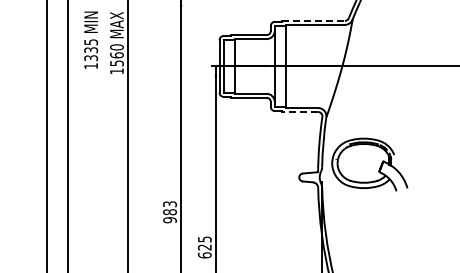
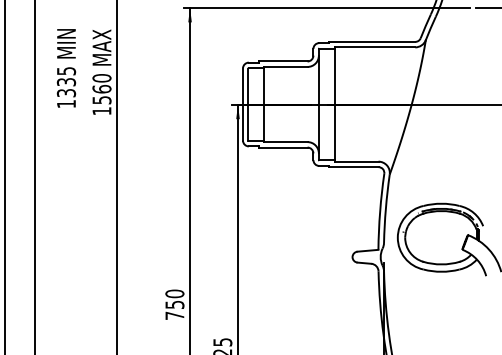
line: (314, 20) -> (373, 41), dashed -> solid
line: (300, 112) -> (354, 167), dashed -> solid
text: (169, 212) -> (174, 305), 983 -> 750

